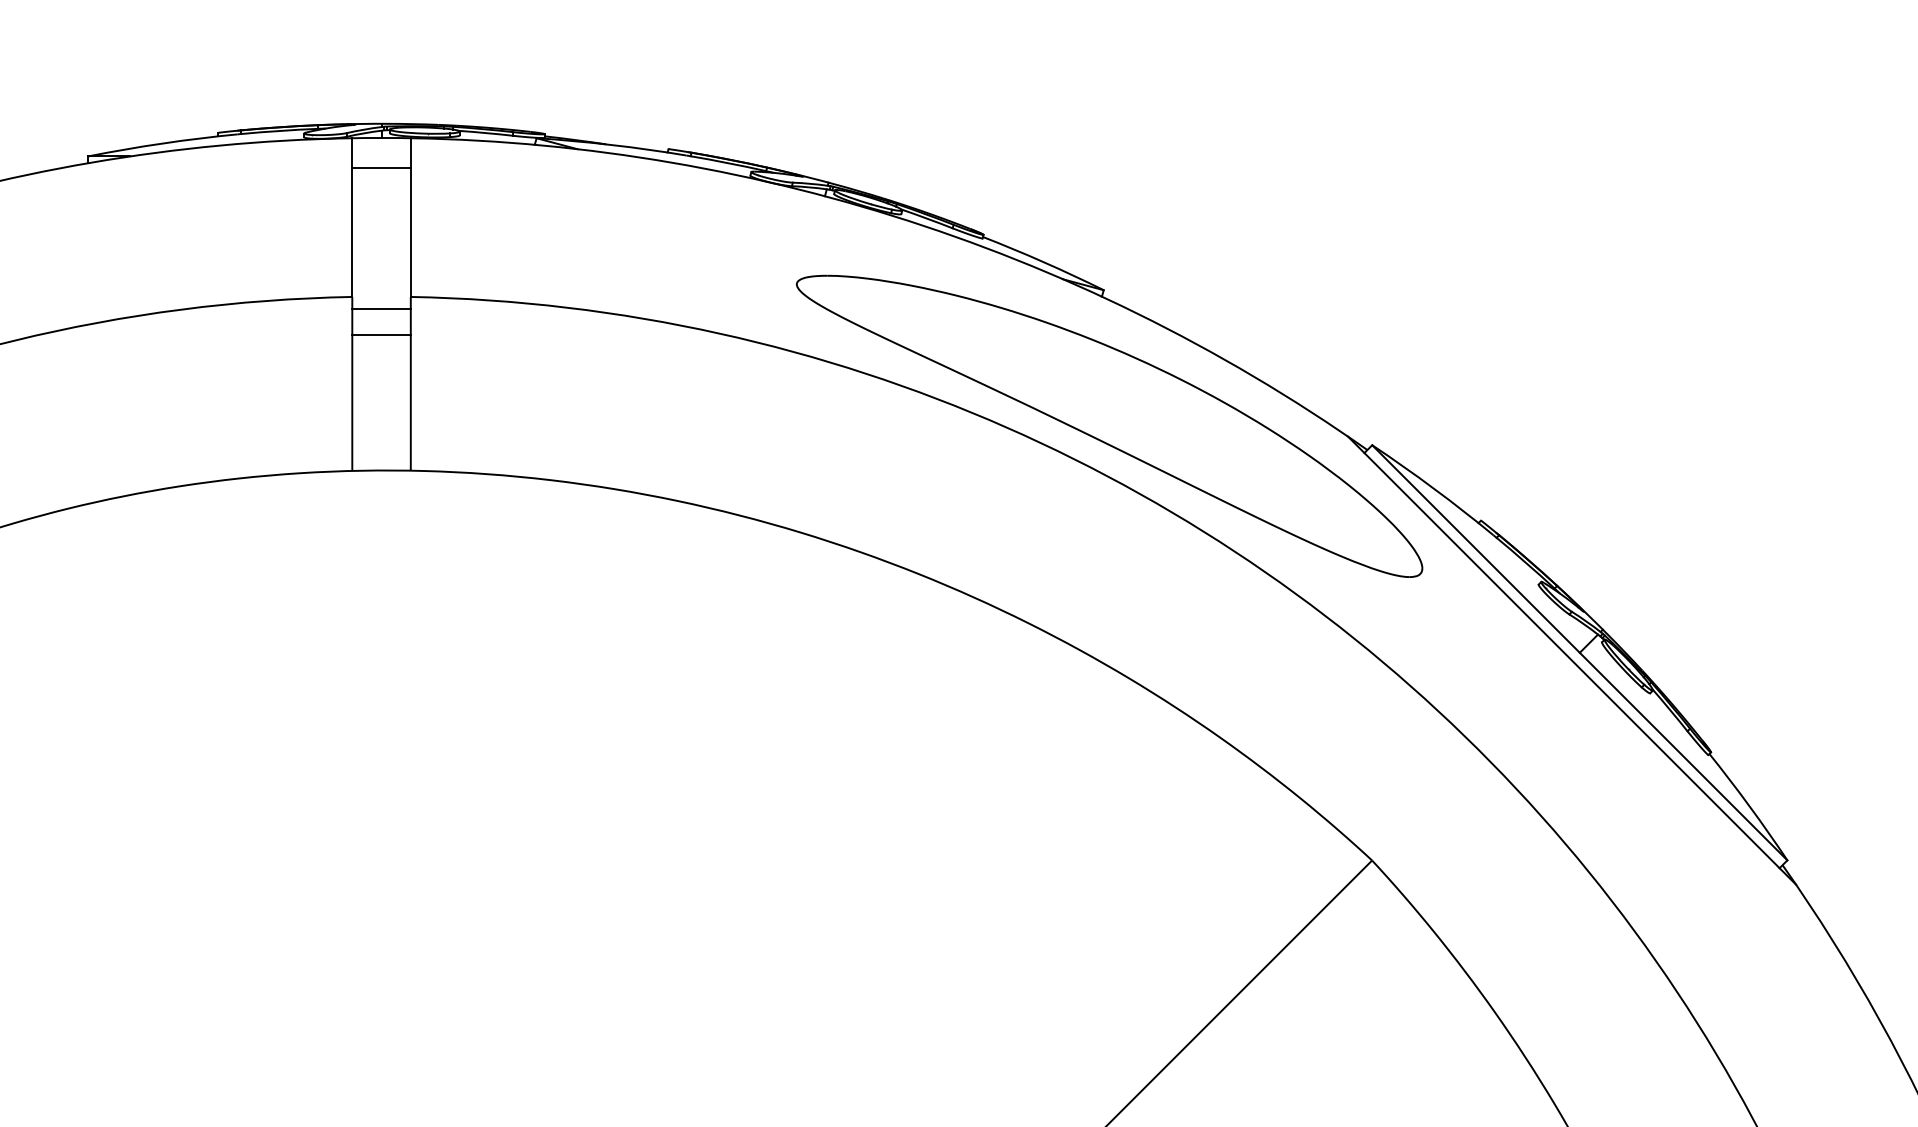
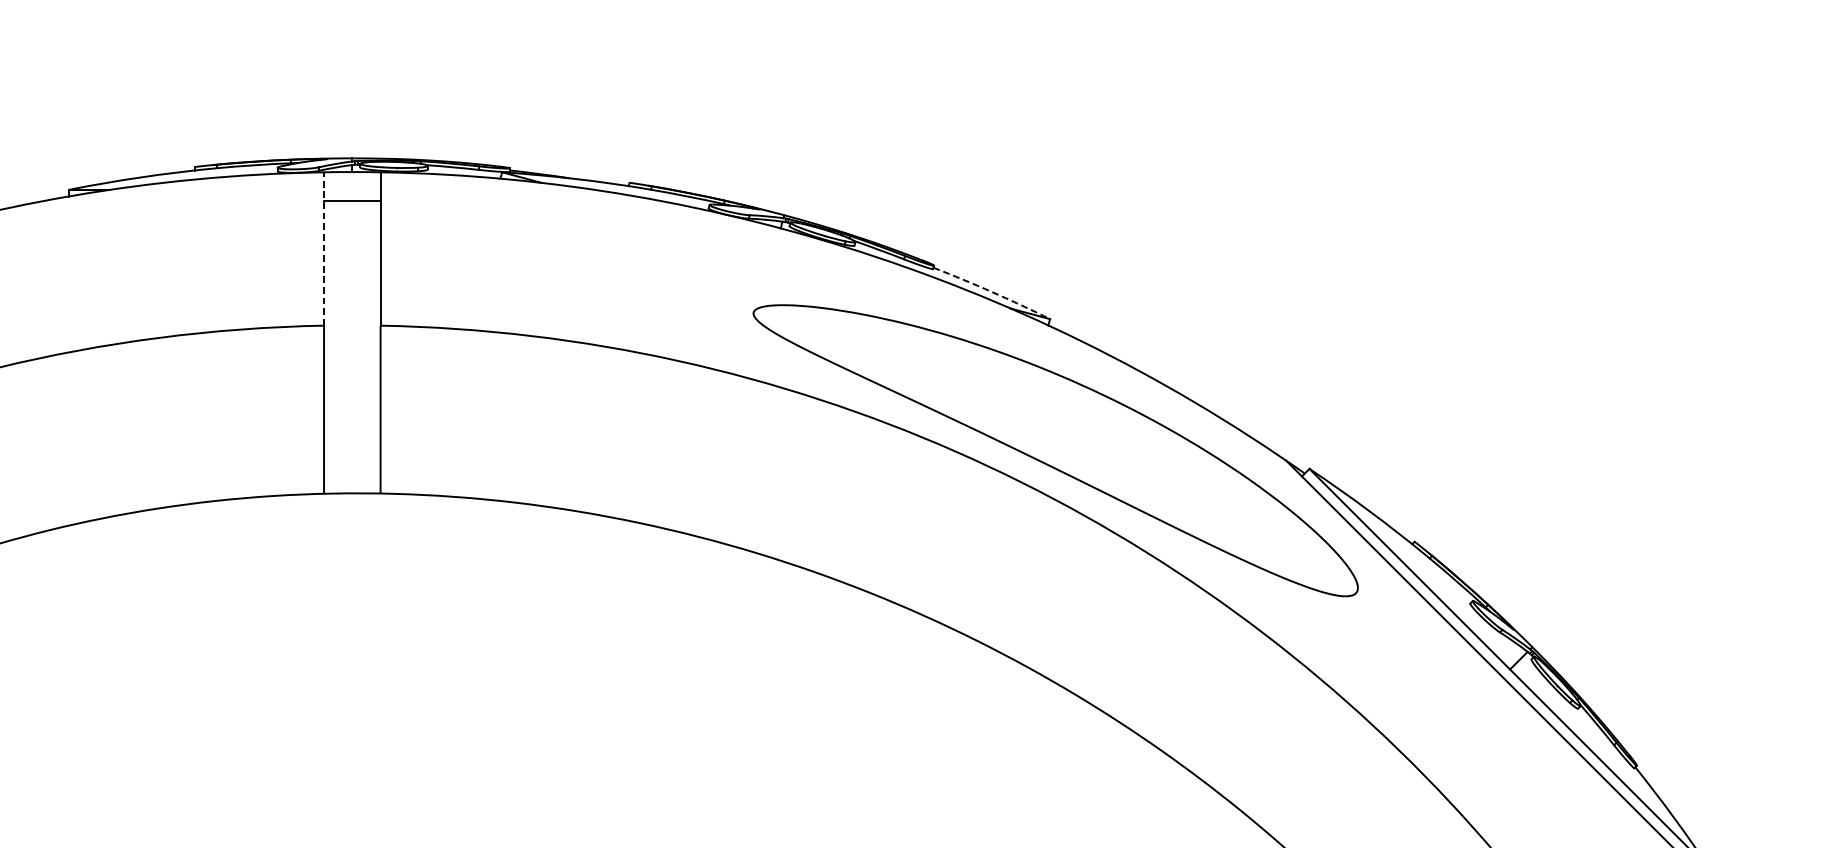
line: (352, 217) -> (324, 248), solid -> dashed
arc: (1043, 262) -> (991, 292), solid -> dashed
line: (381, 309) -> (352, 337), removed
line: (381, 334) -> (352, 361), removed

